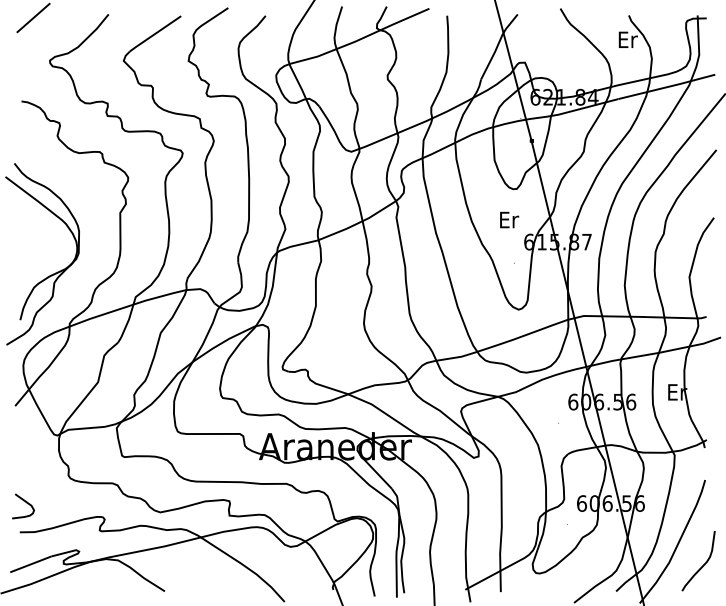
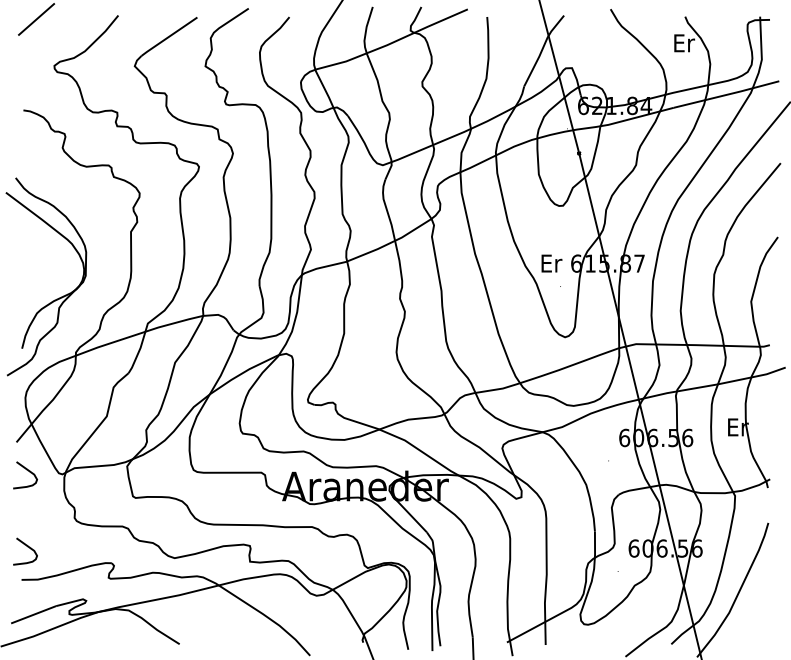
text: (509, 219) -> (551, 262), moved
curve: (26, 433) -> (28, 472), added
curve: (702, 565) -> (765, 616), removed

